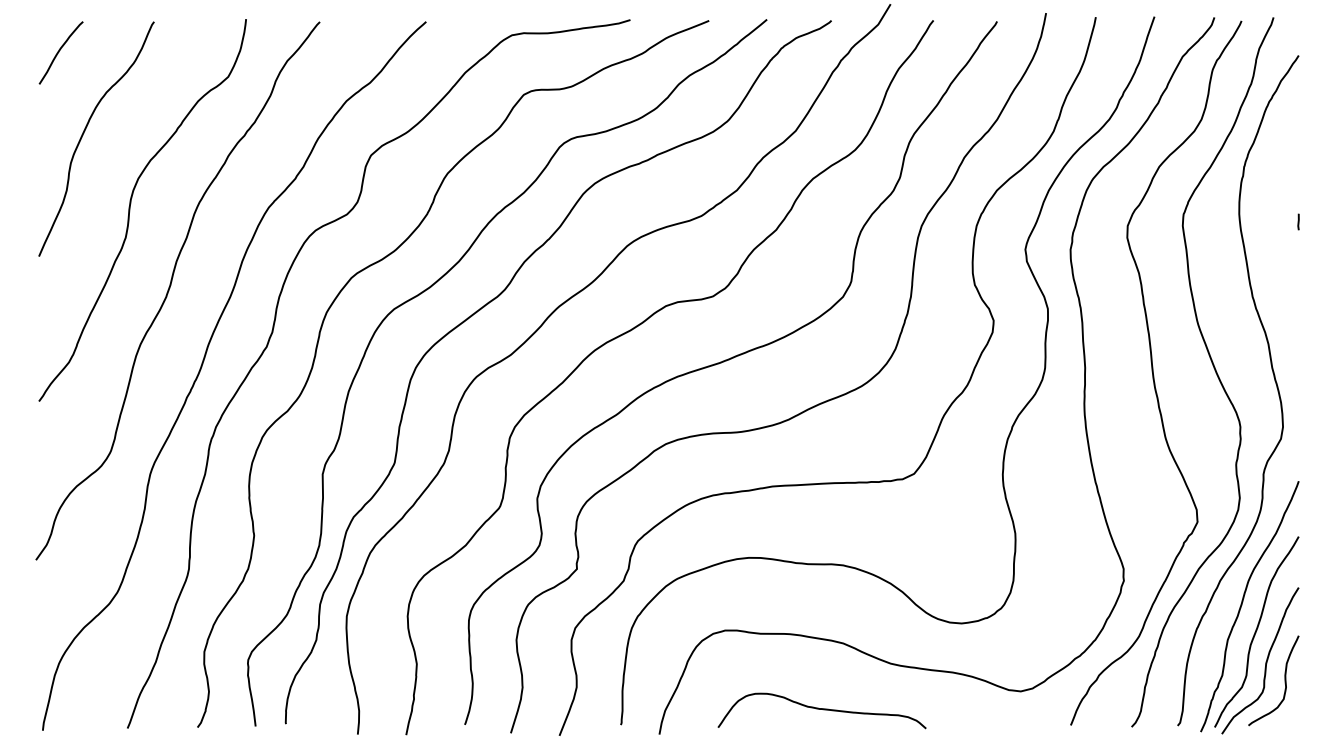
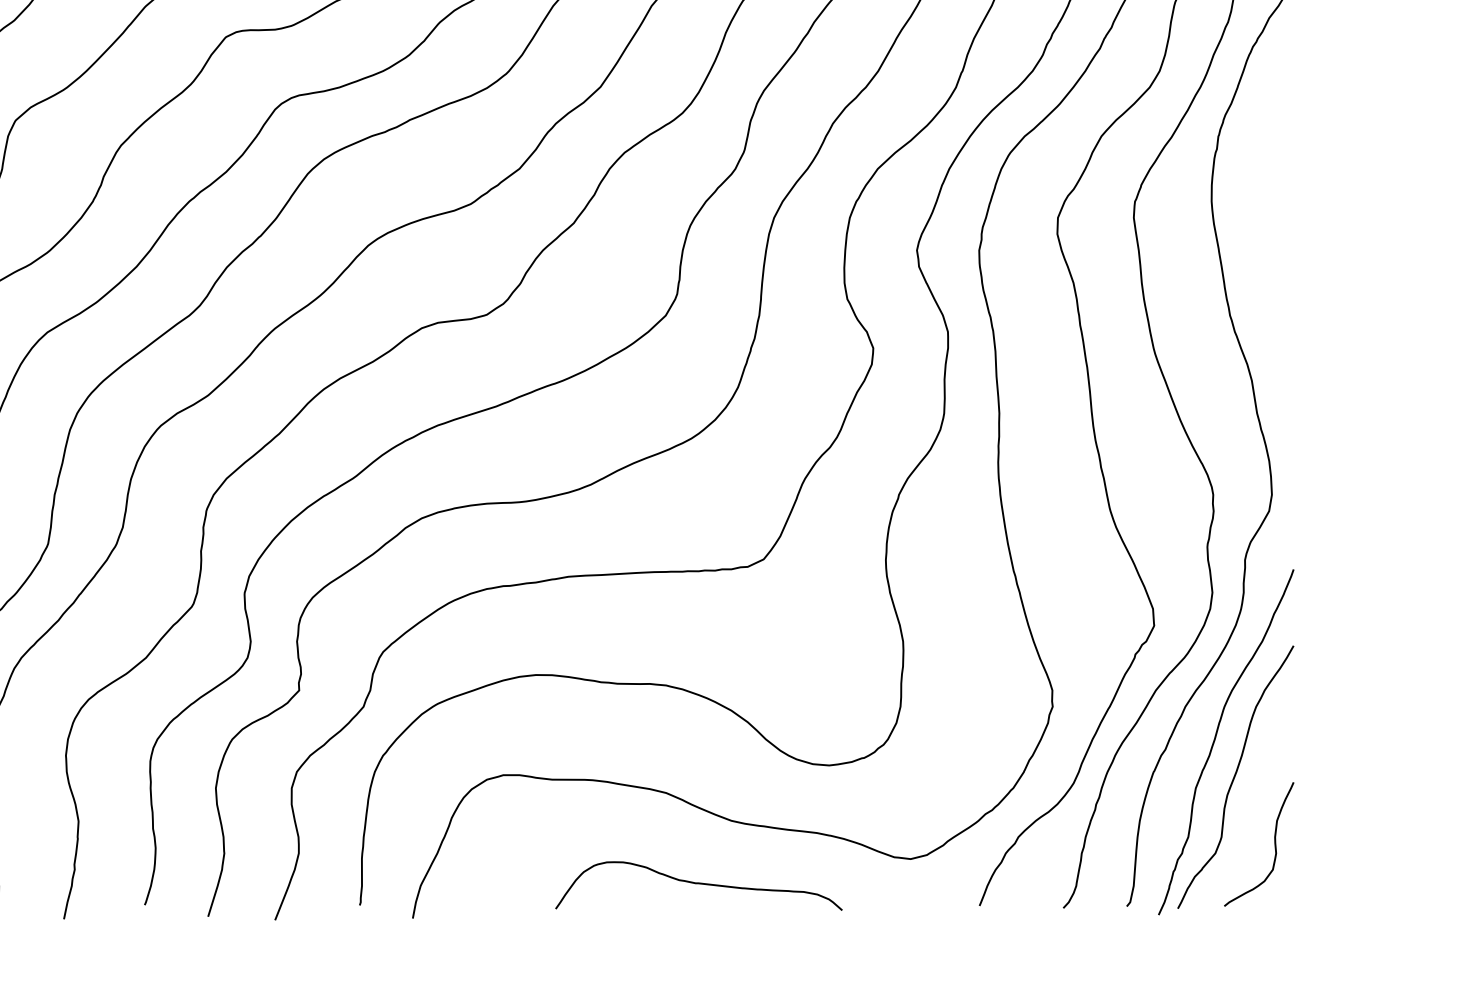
line: (1298, 221) -> (1293, 211), removed
curve: (1265, 661) -> (1247, 817), removed
curve: (821, 709) -> (698, 883), moved

